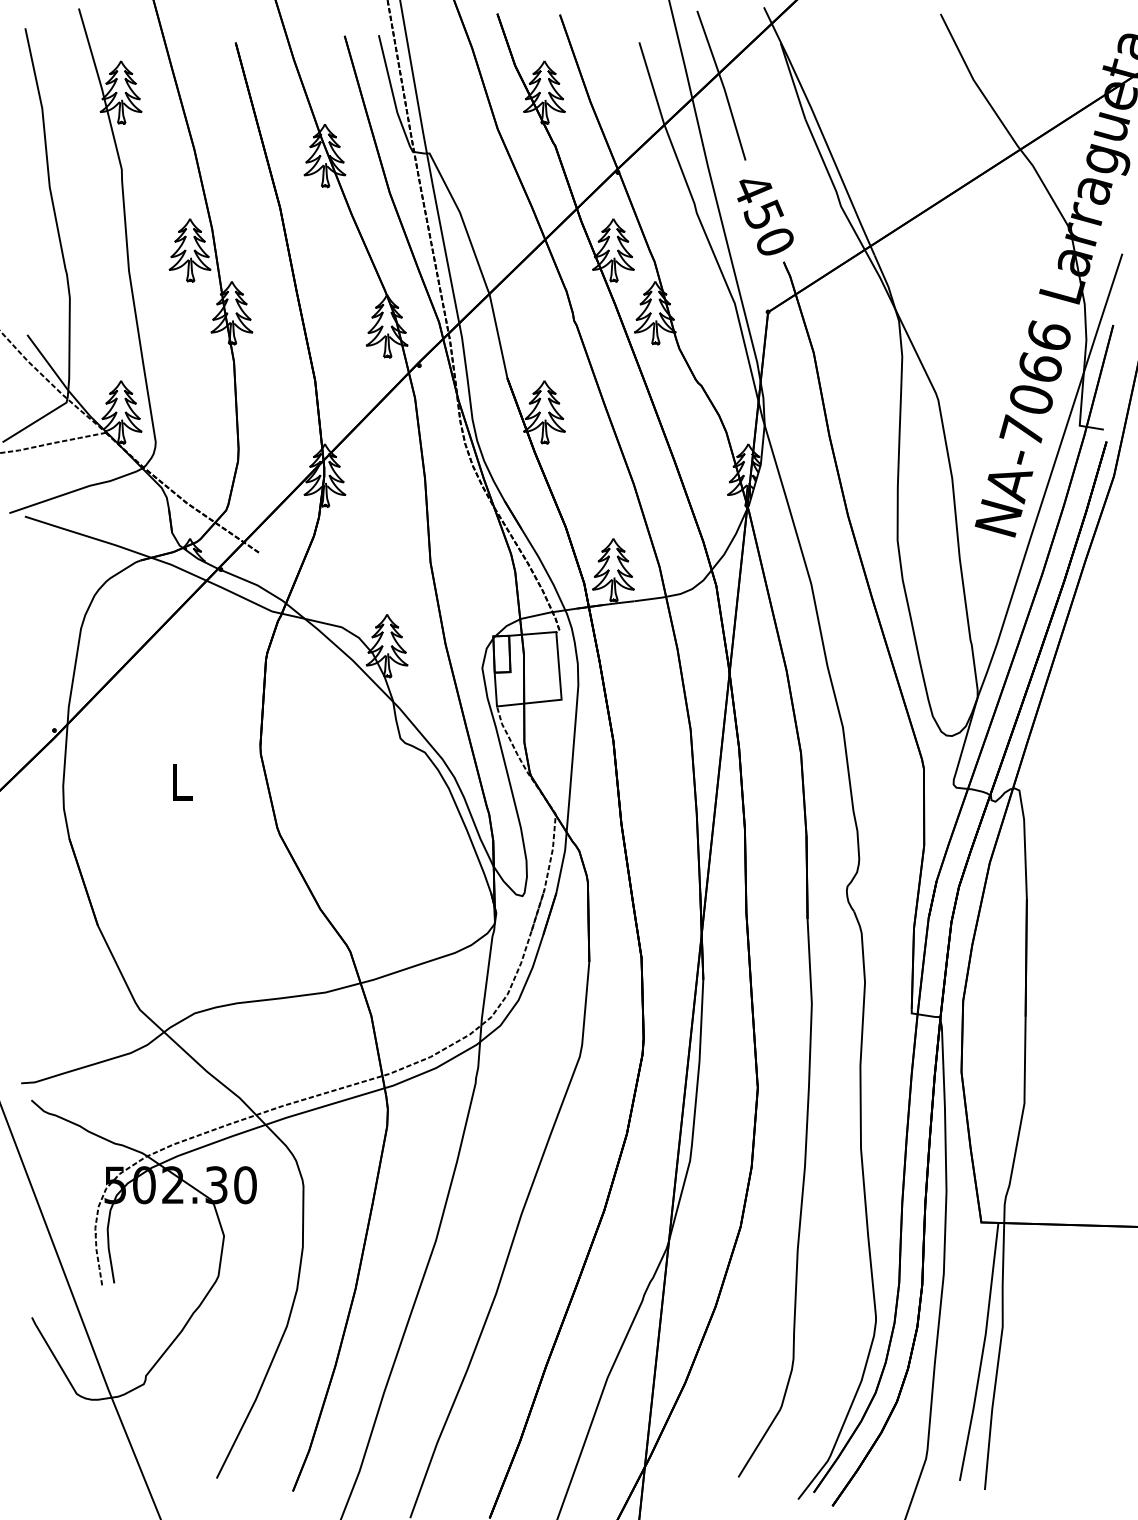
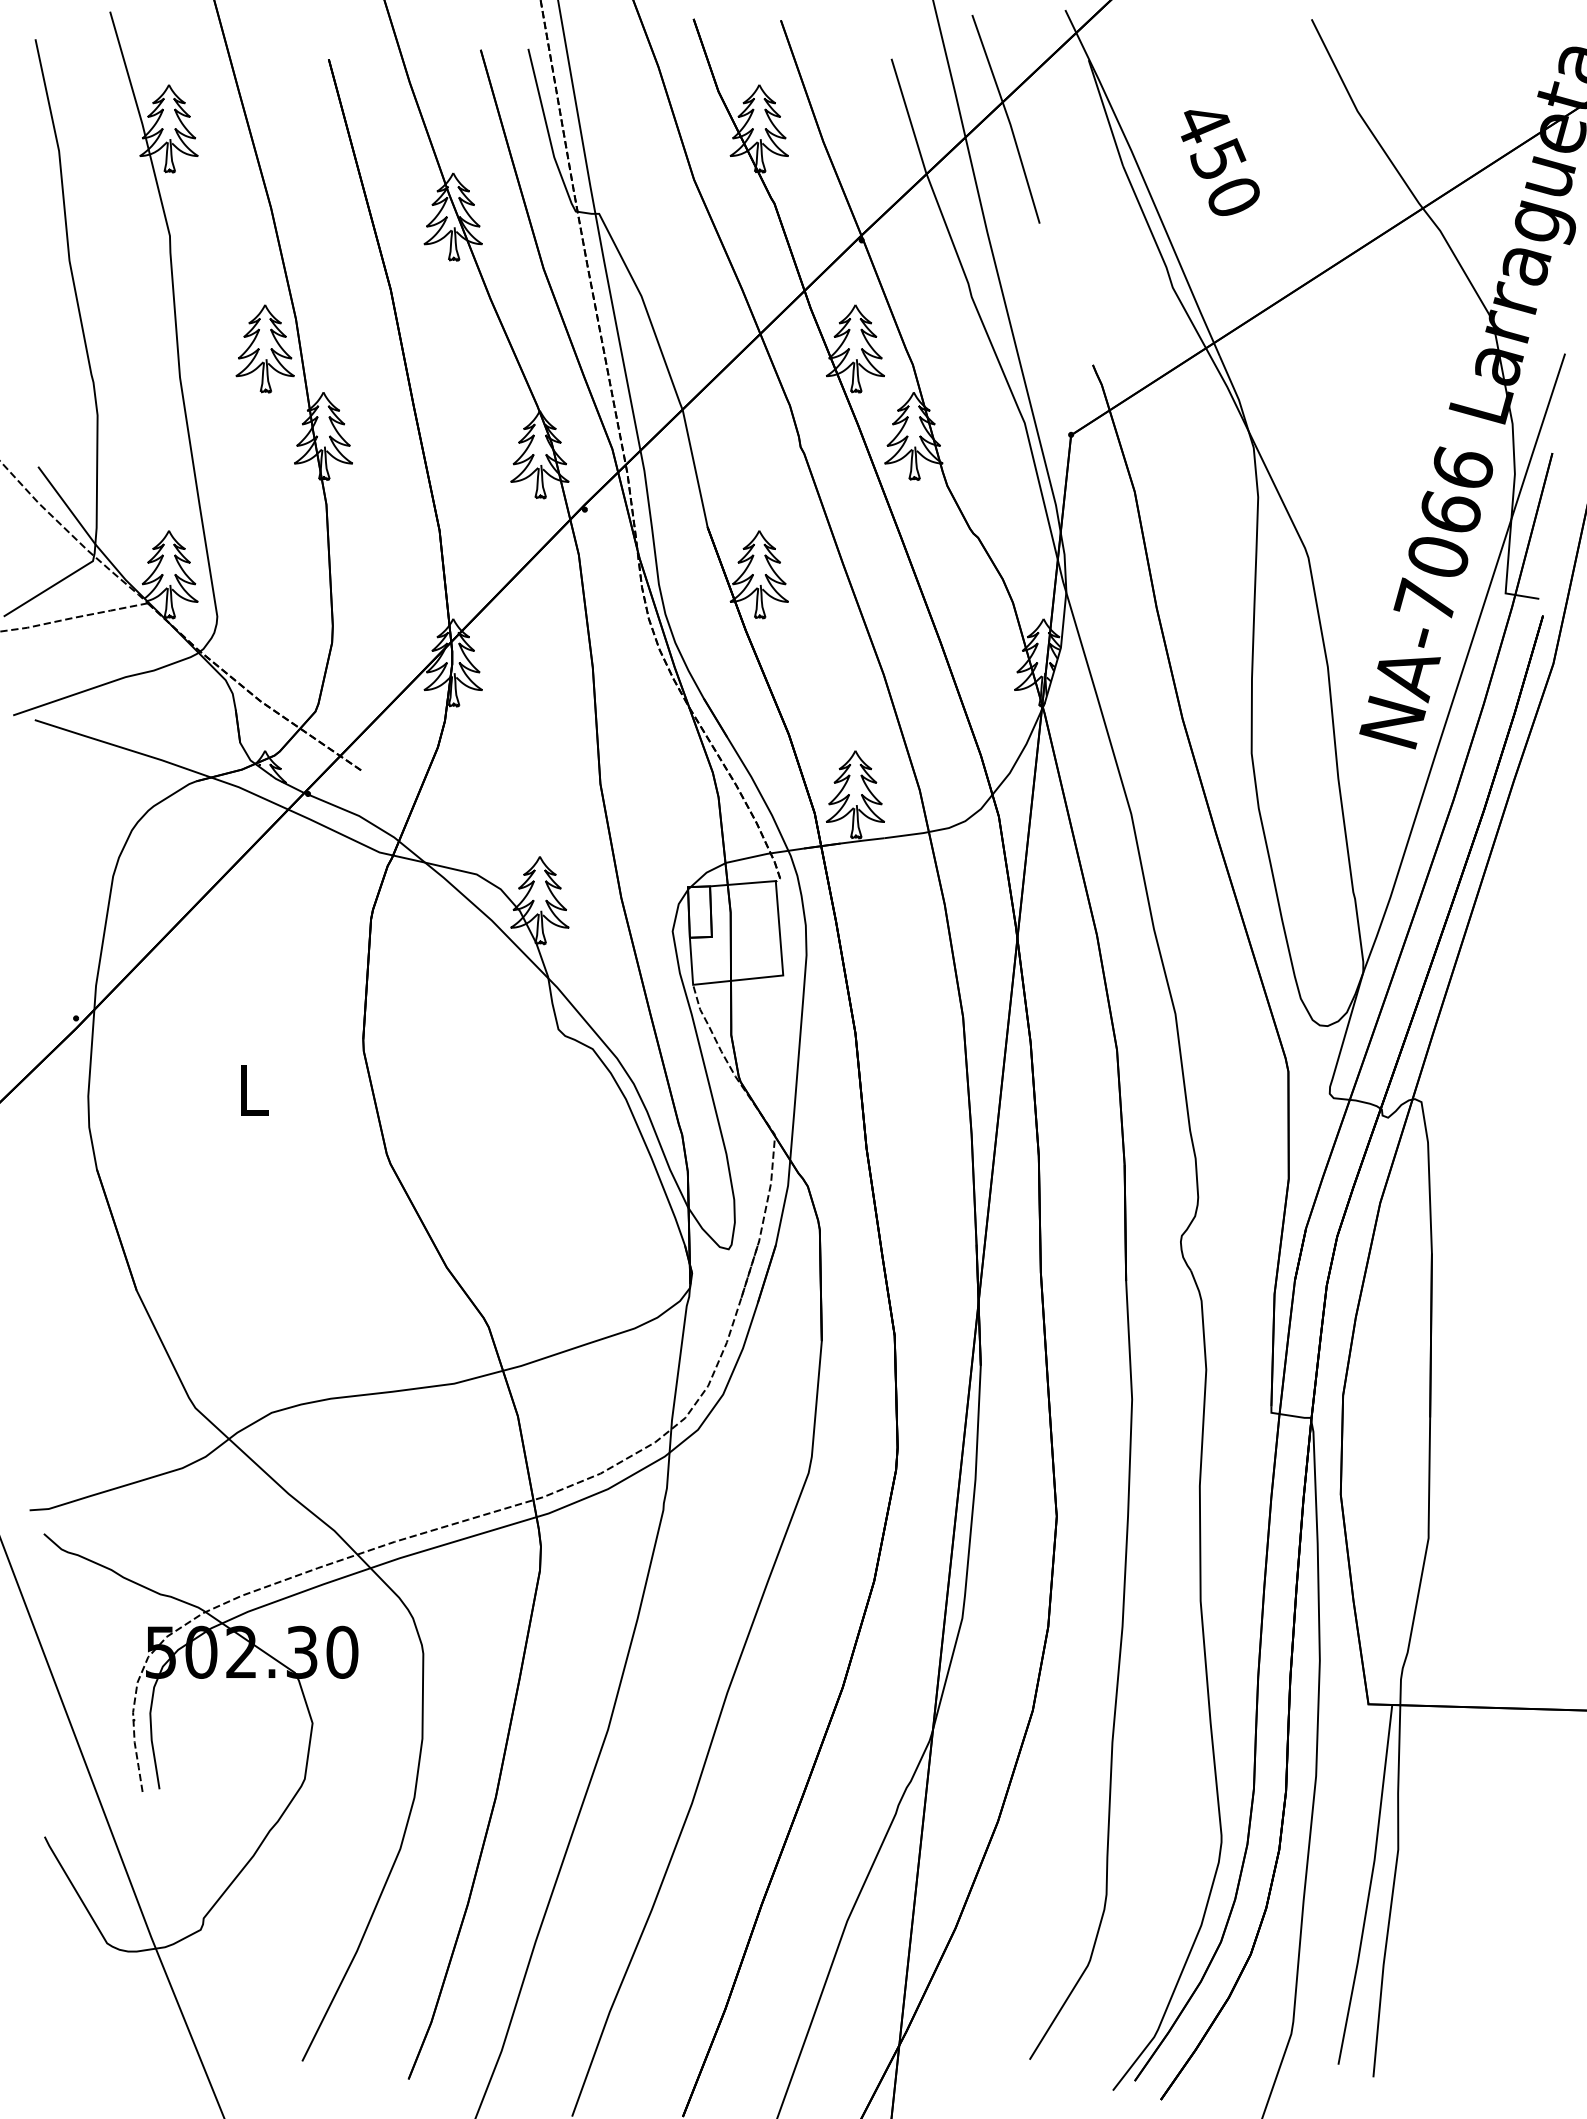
text: (765, 217) -> (1220, 162), moved

